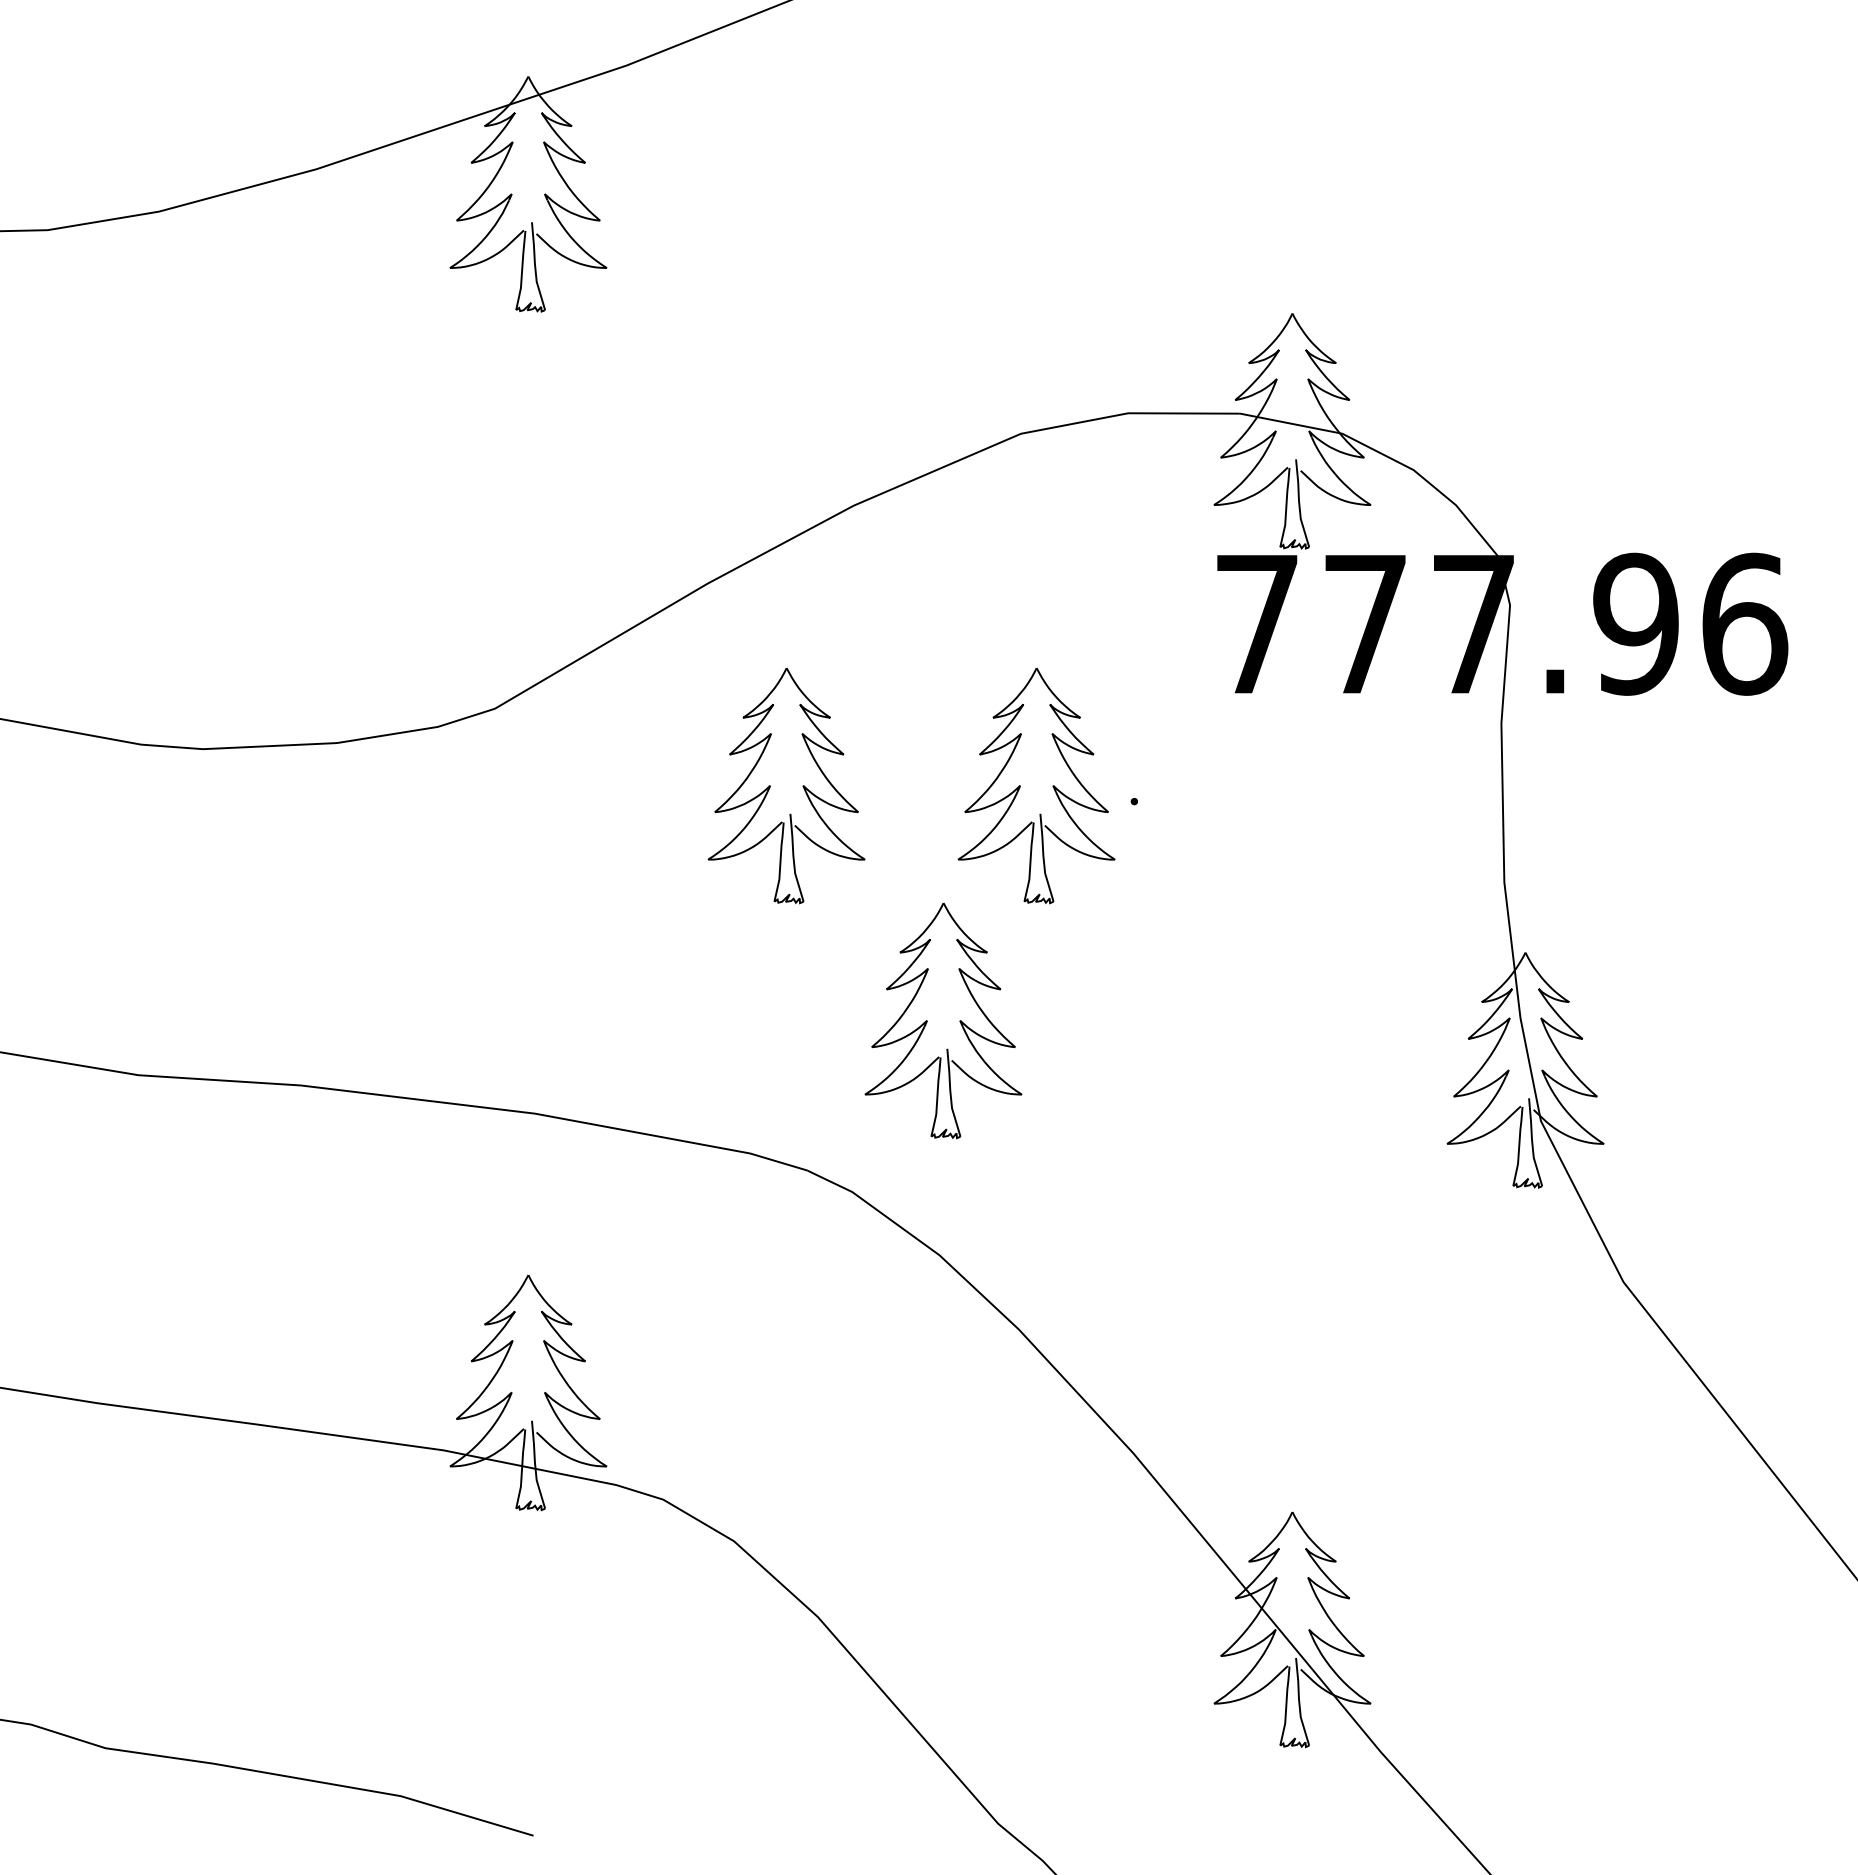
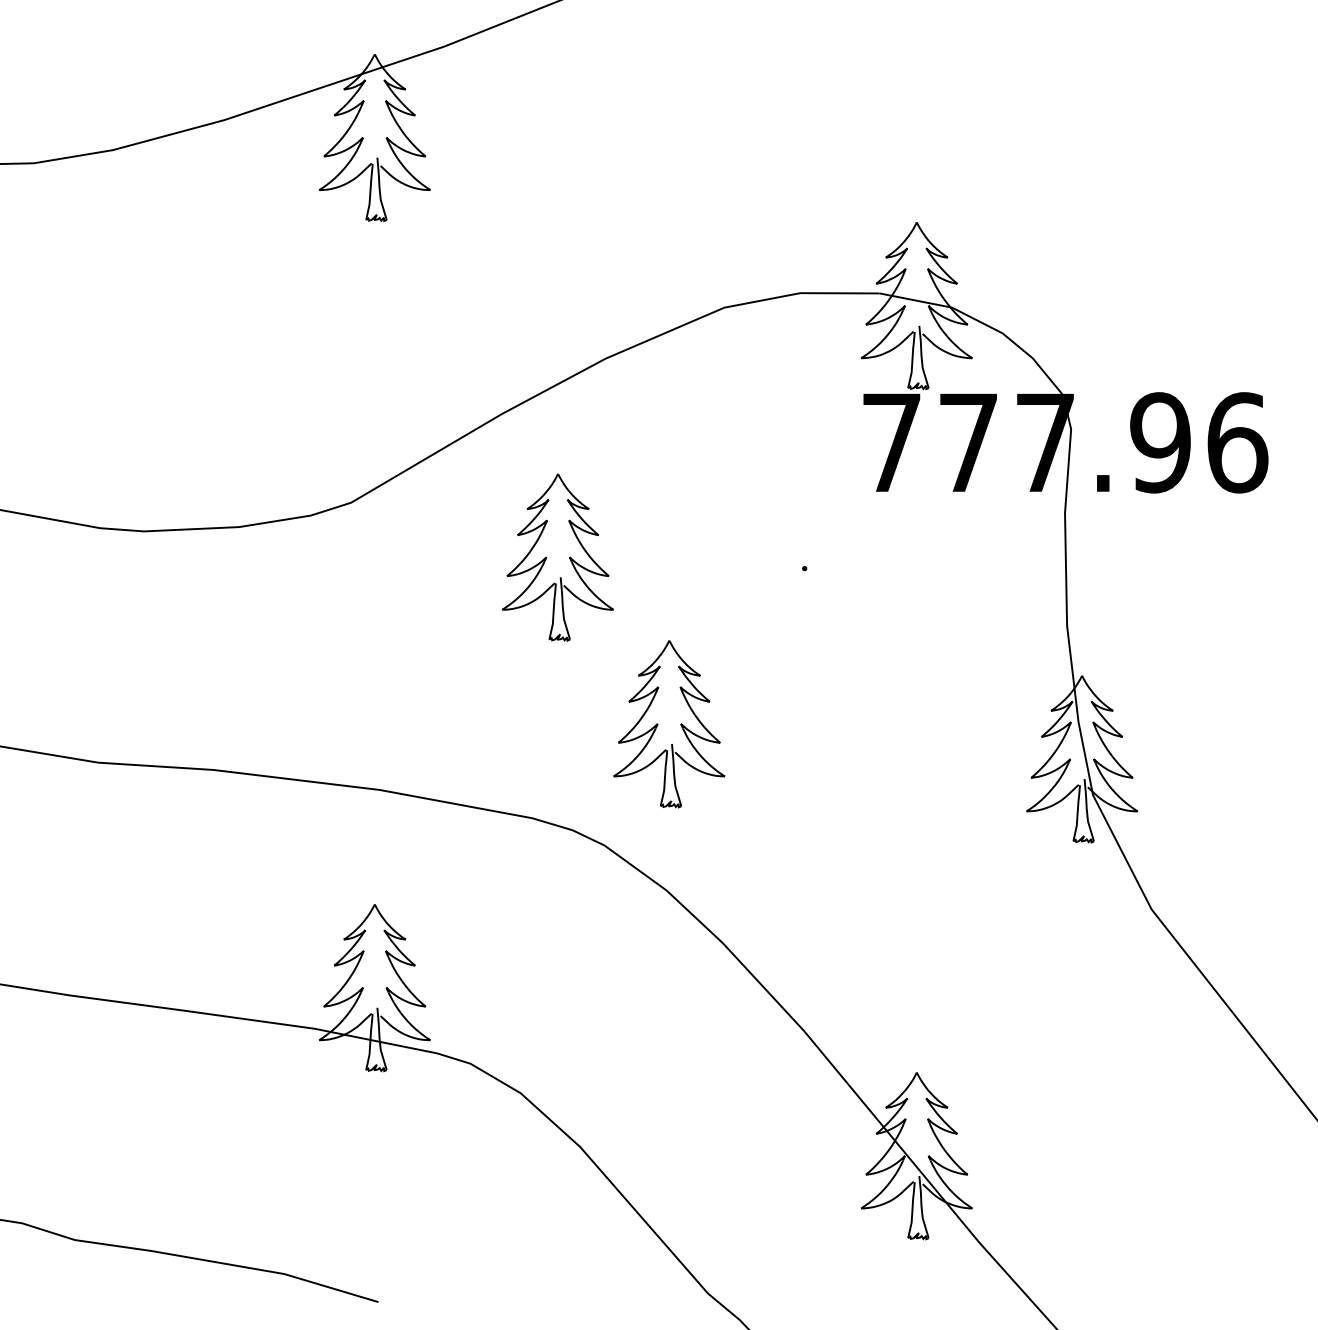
part: (1020, 786) -> (723, 557), removed

